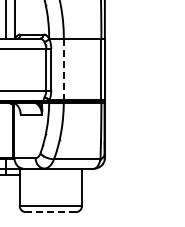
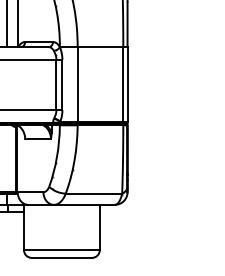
line: (63, 69) -> (77, 84), dashed -> solid
line: (50, 212) -> (61, 258), dashed -> solid

